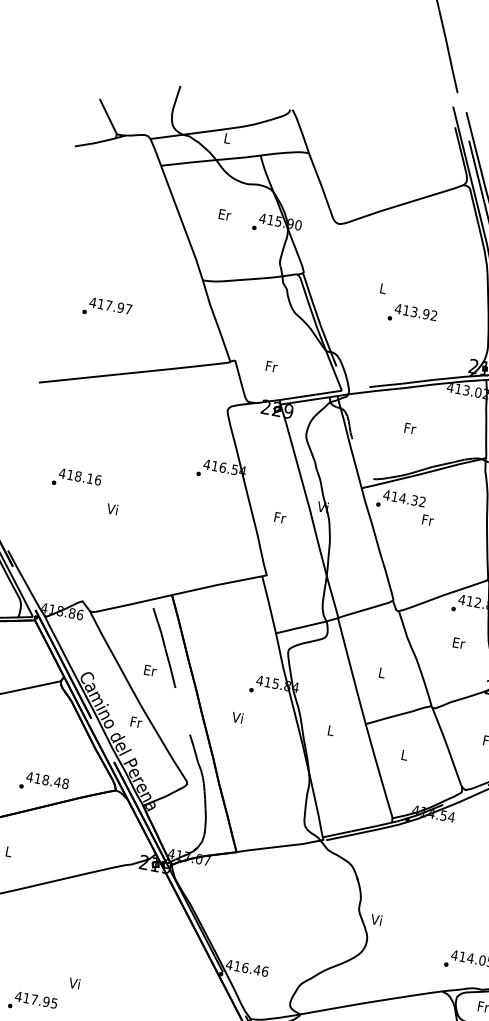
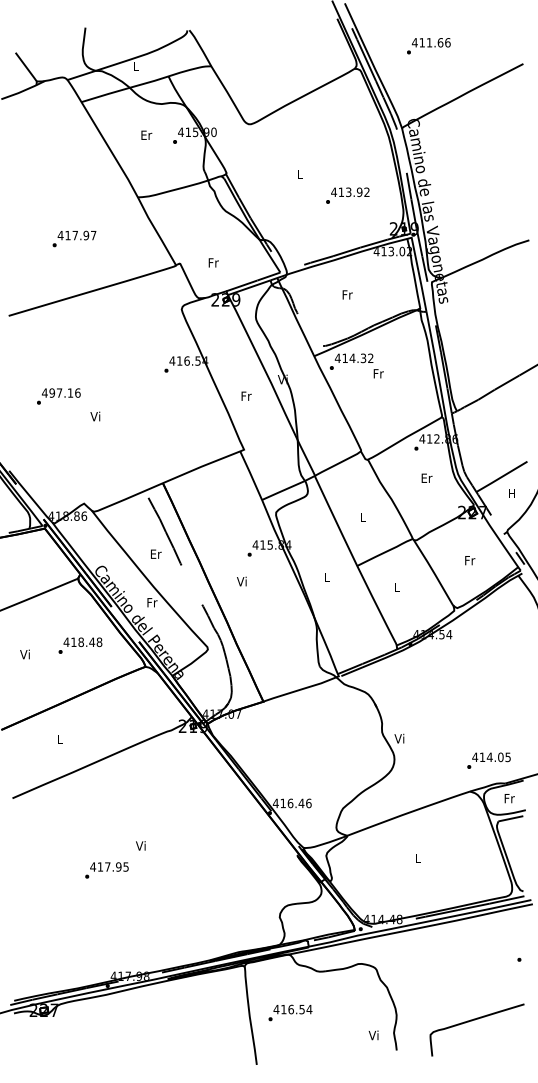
text: (107, 308) -> (74, 238), moved
text: (412, 315) -> (347, 195), moved
text: (74, 475) -> (55, 392), 418.16 -> 497.16
text: (44, 783) -> (80, 645), moved

